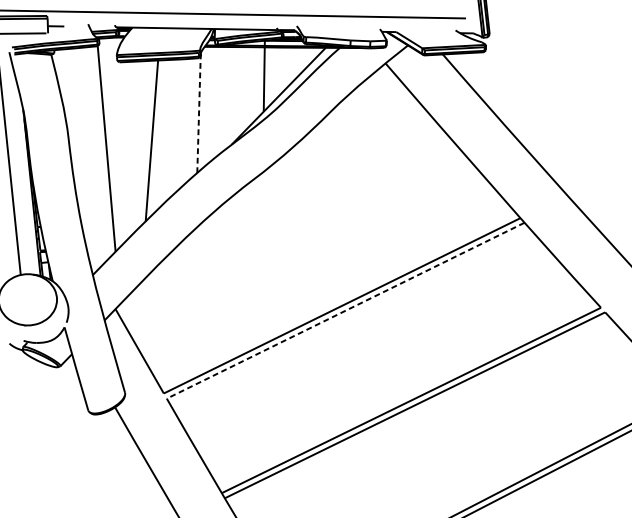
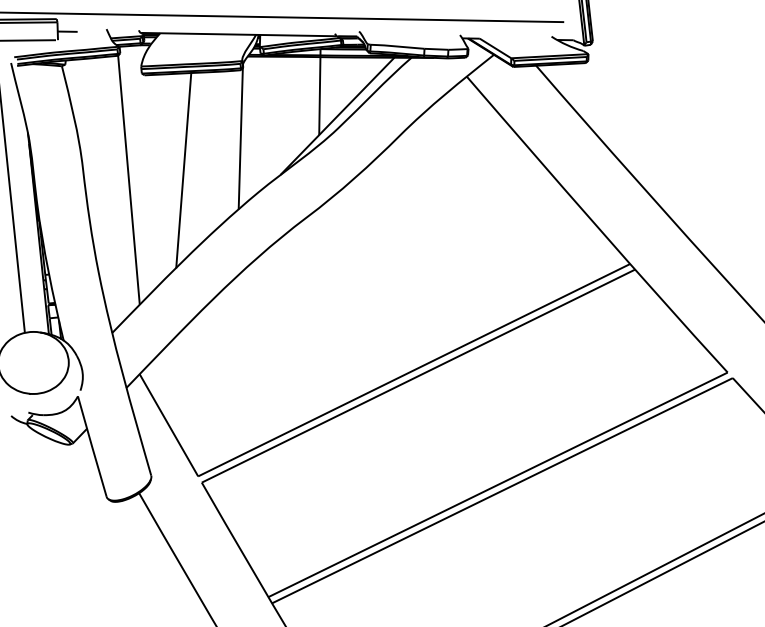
line: (198, 112) -> (240, 136), dashed -> solid
line: (344, 311) -> (417, 376), dashed -> solid

